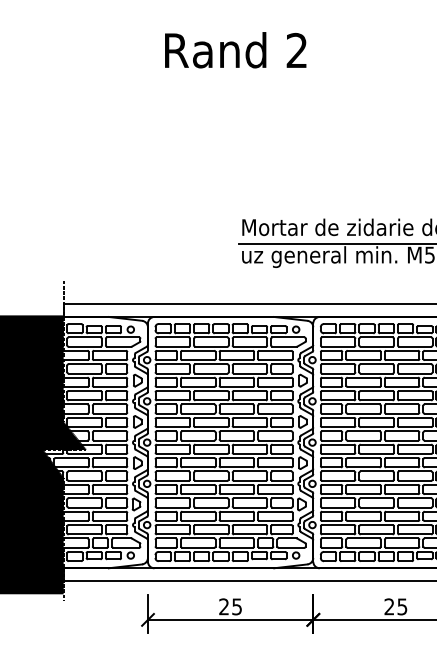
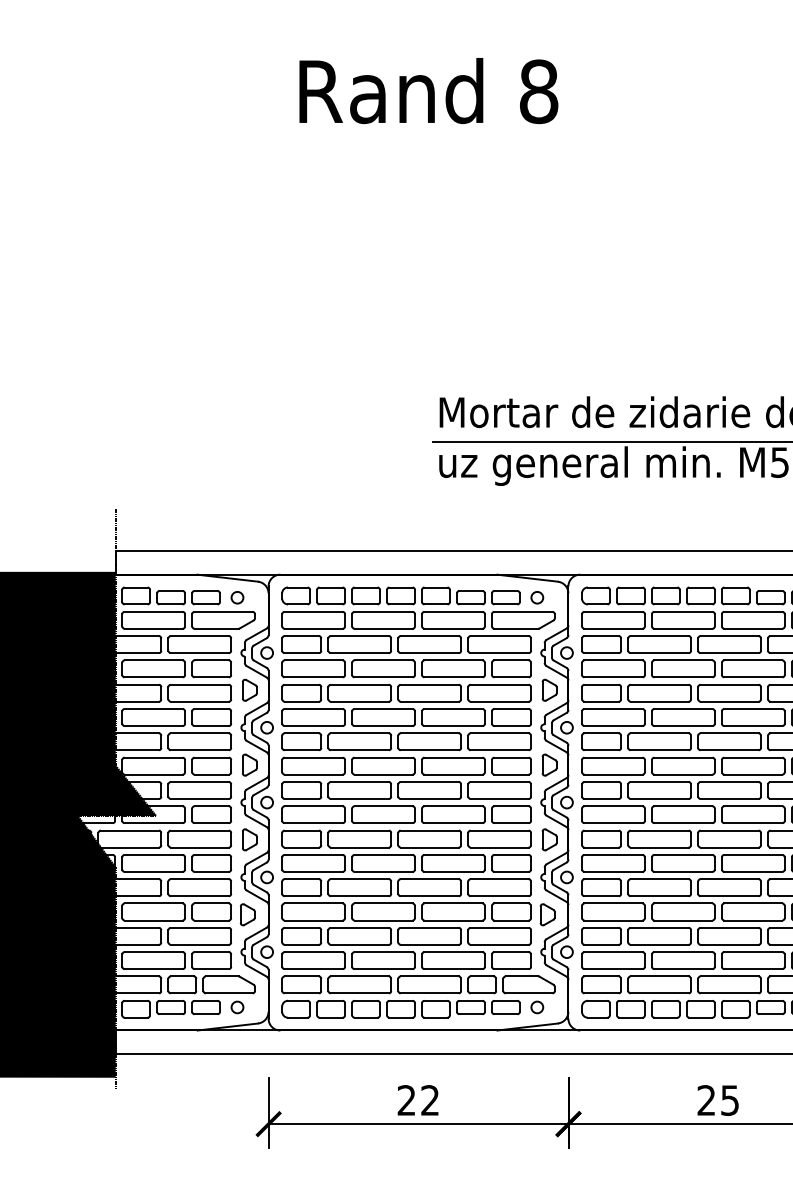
text: (296, 50) -> (537, 91), 2 -> 8
text: (236, 606) -> (429, 1099), 25 -> 22

